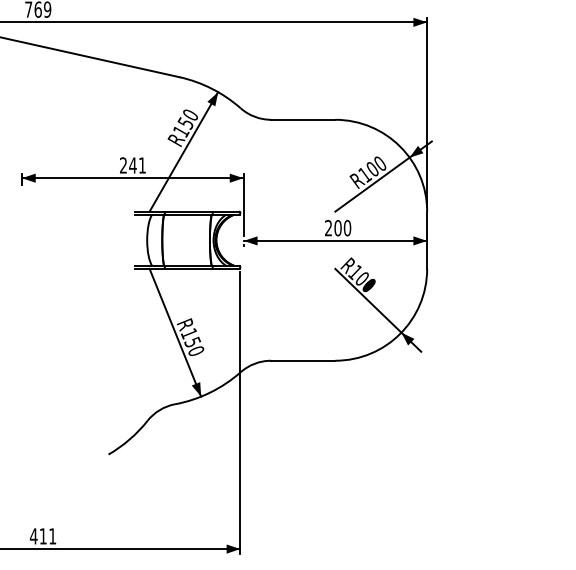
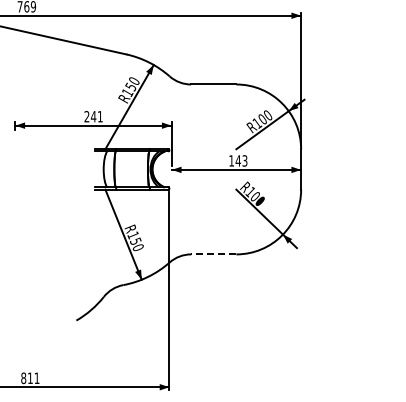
text: (338, 227) -> (238, 160), 200 -> 143
line: (302, 360) -> (213, 254), solid -> dashed
text: (33, 536) -> (23, 378), 411 -> 811

